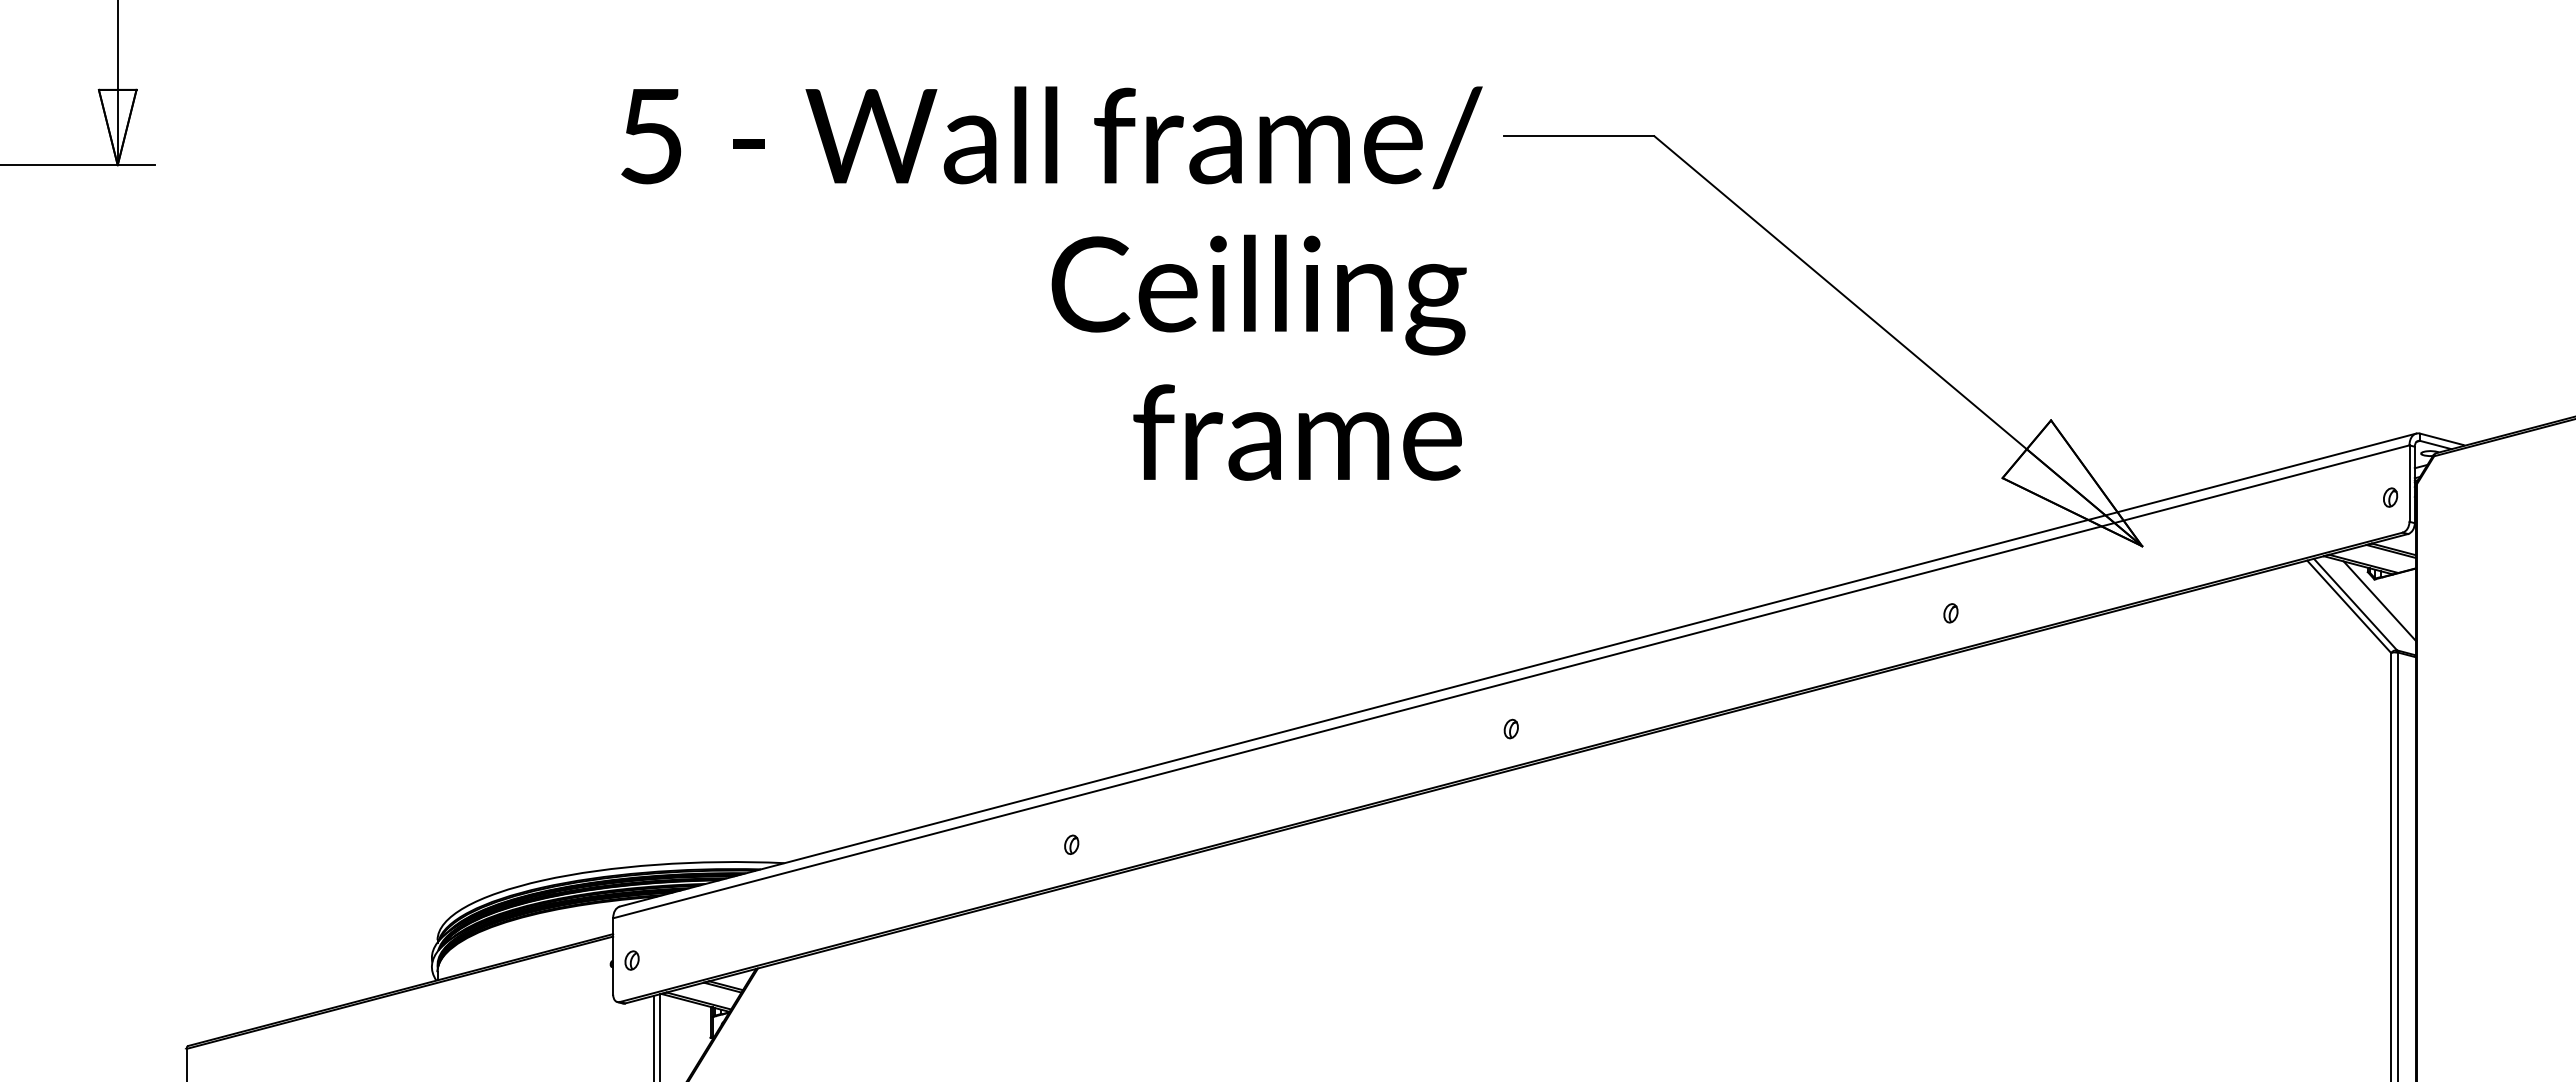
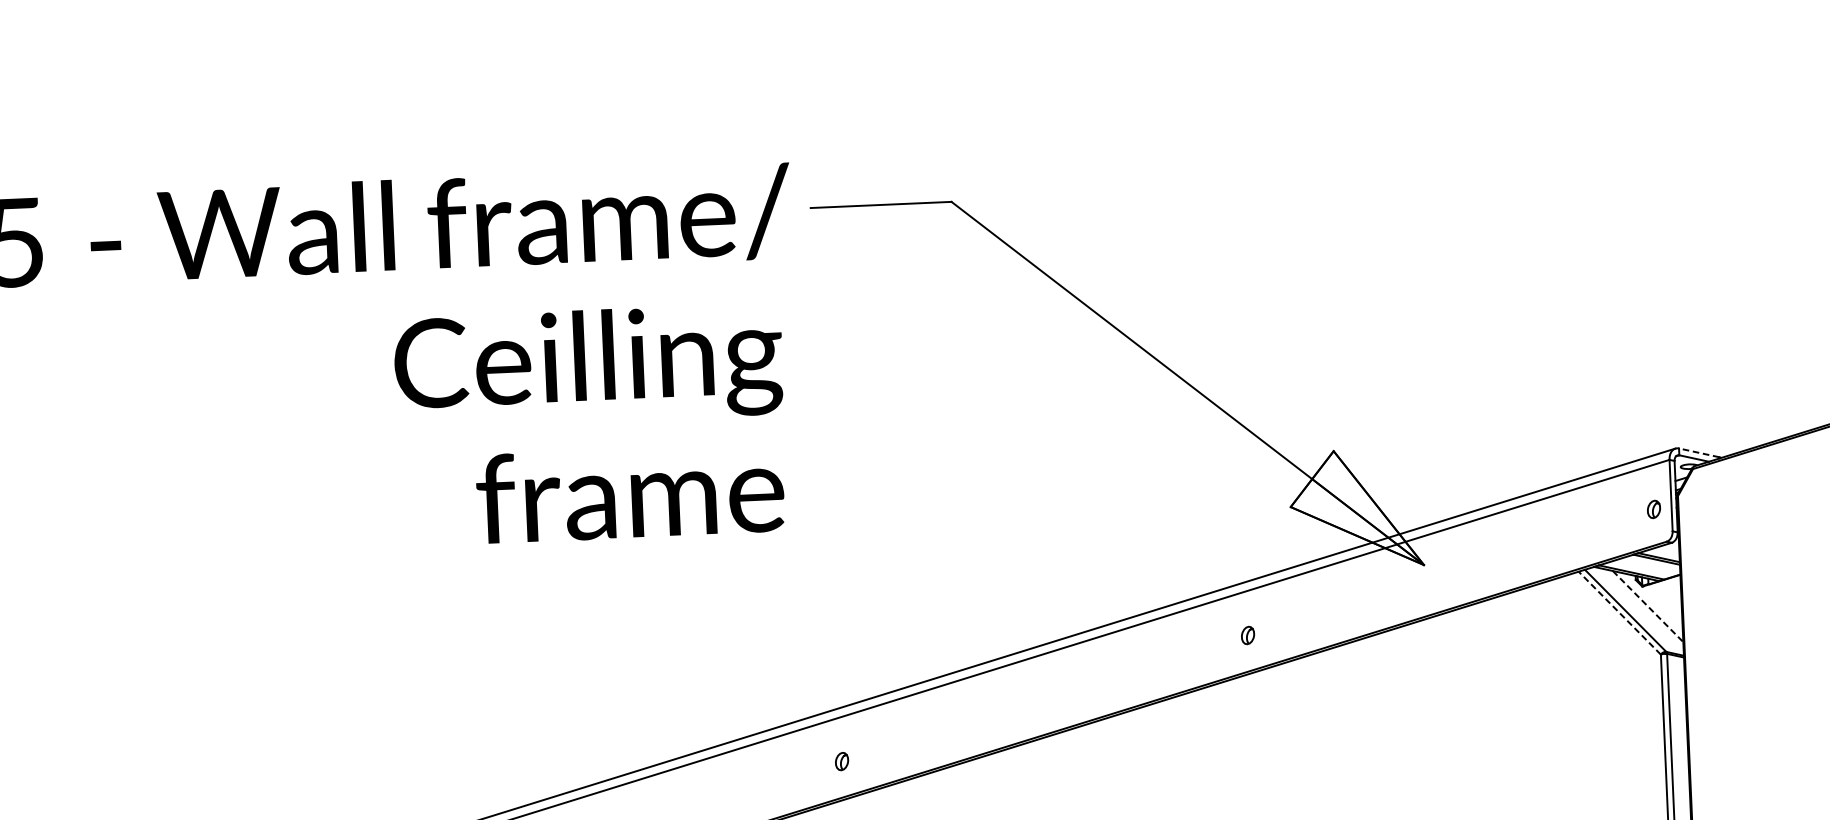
line: (2440, 439) -> (1698, 453), solid -> dashed
line: (2379, 601) -> (1647, 606), solid -> dashed
line: (2348, 606) -> (1619, 612), solid -> dashed

